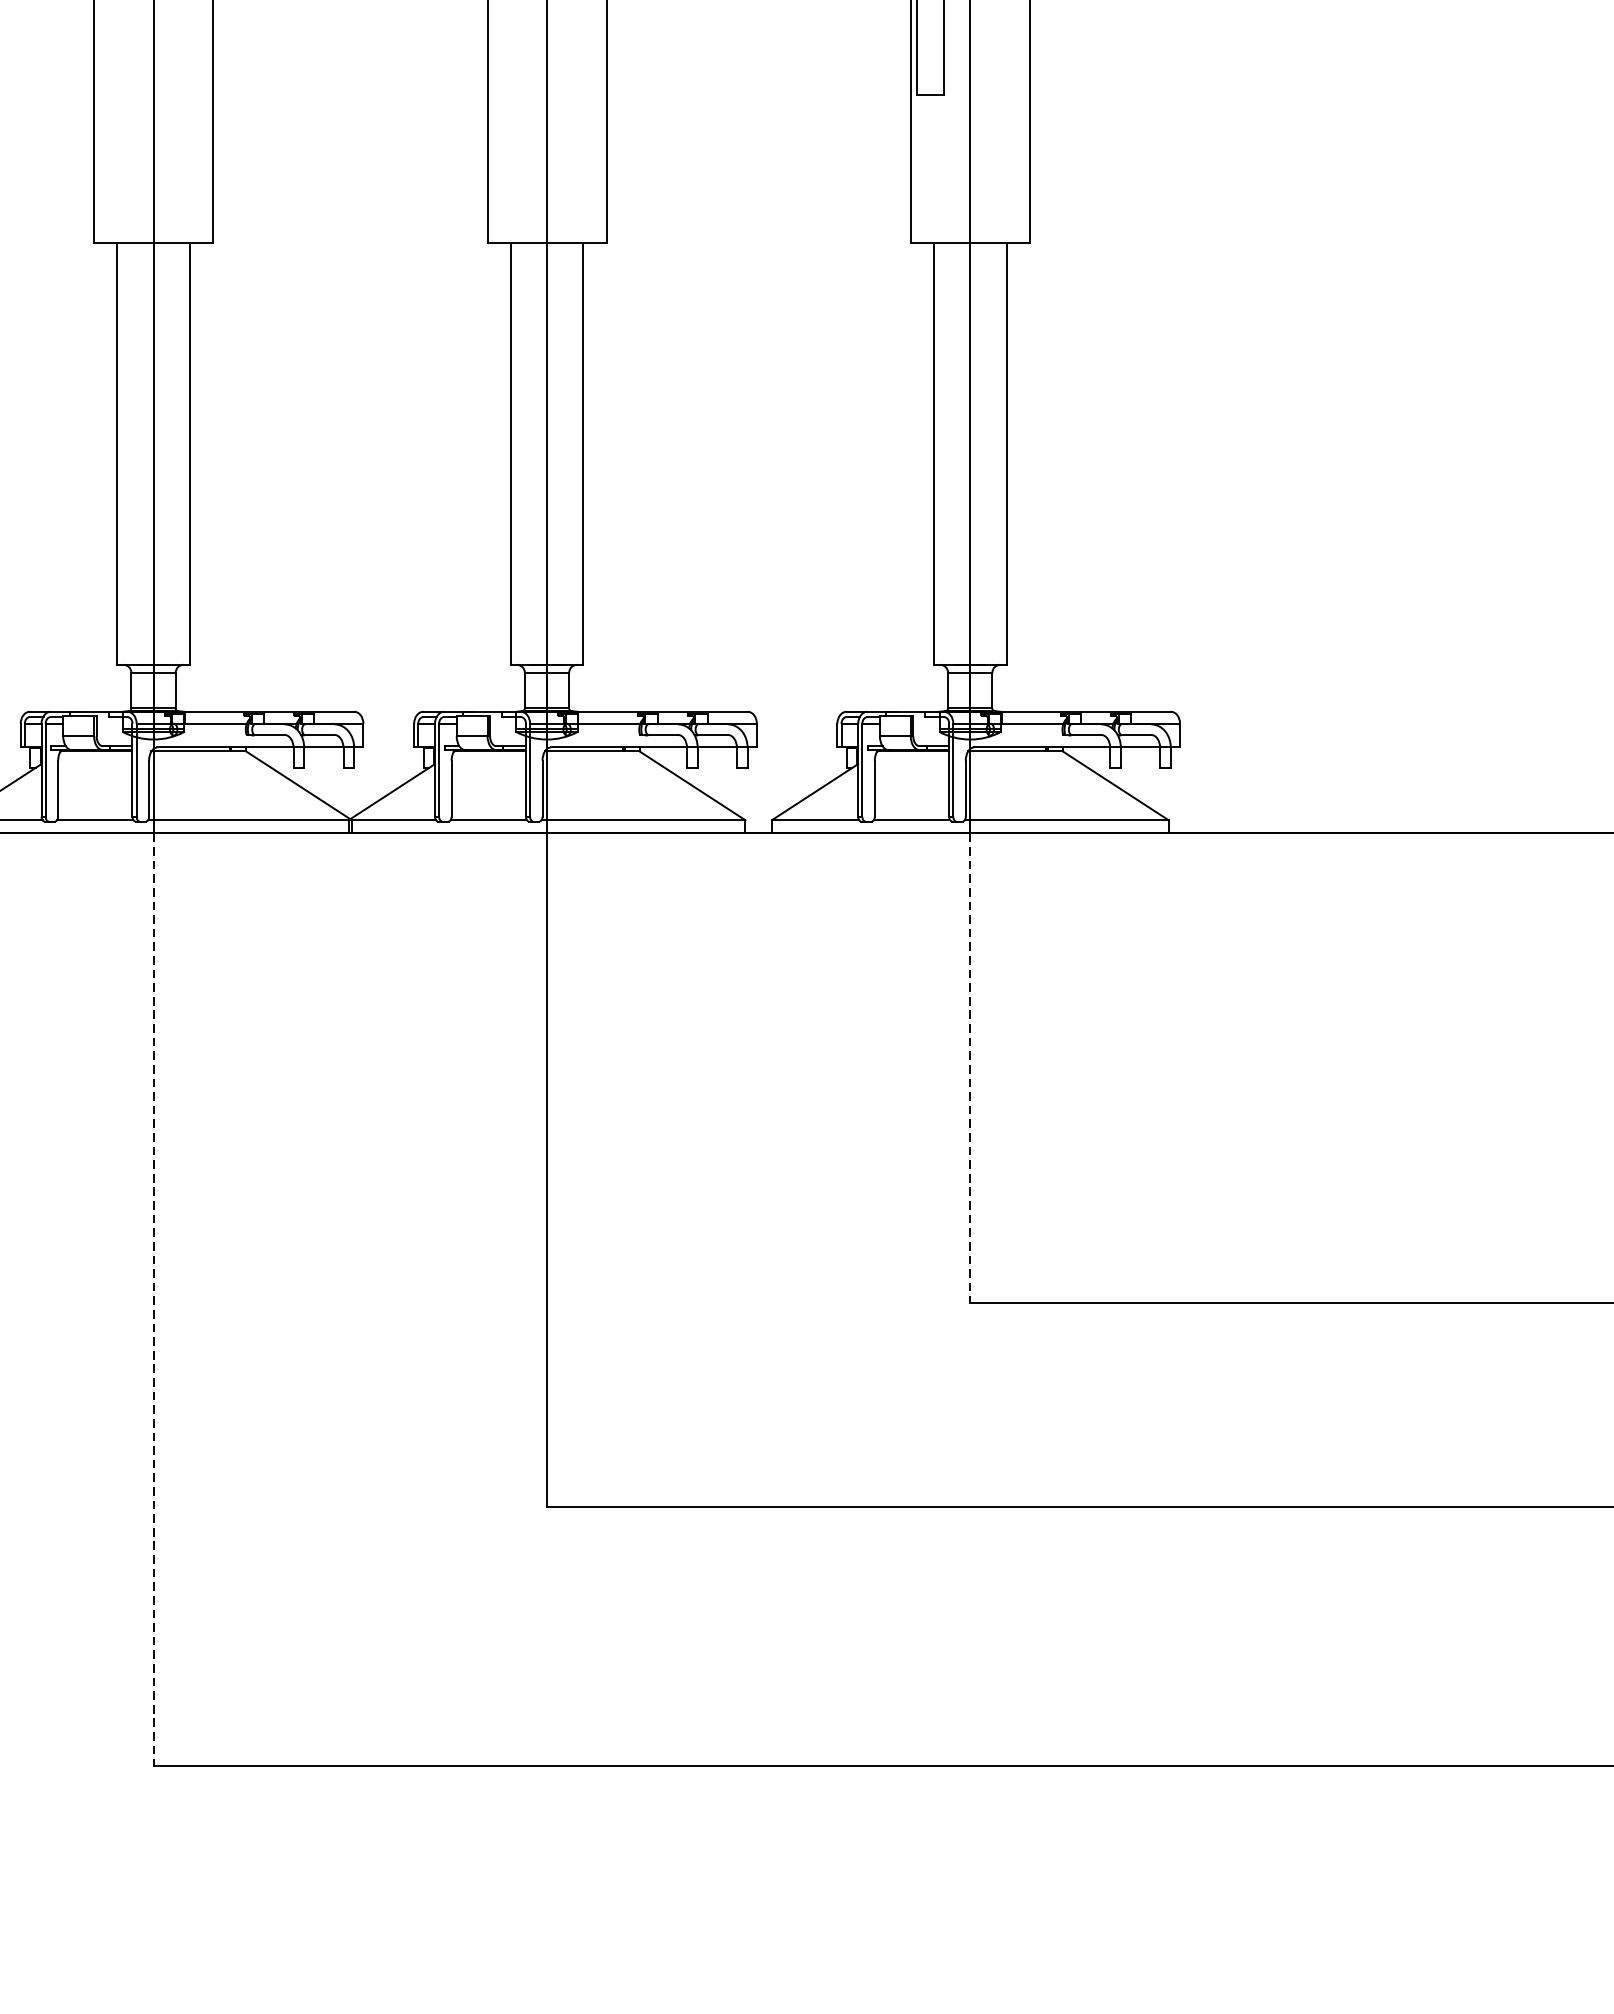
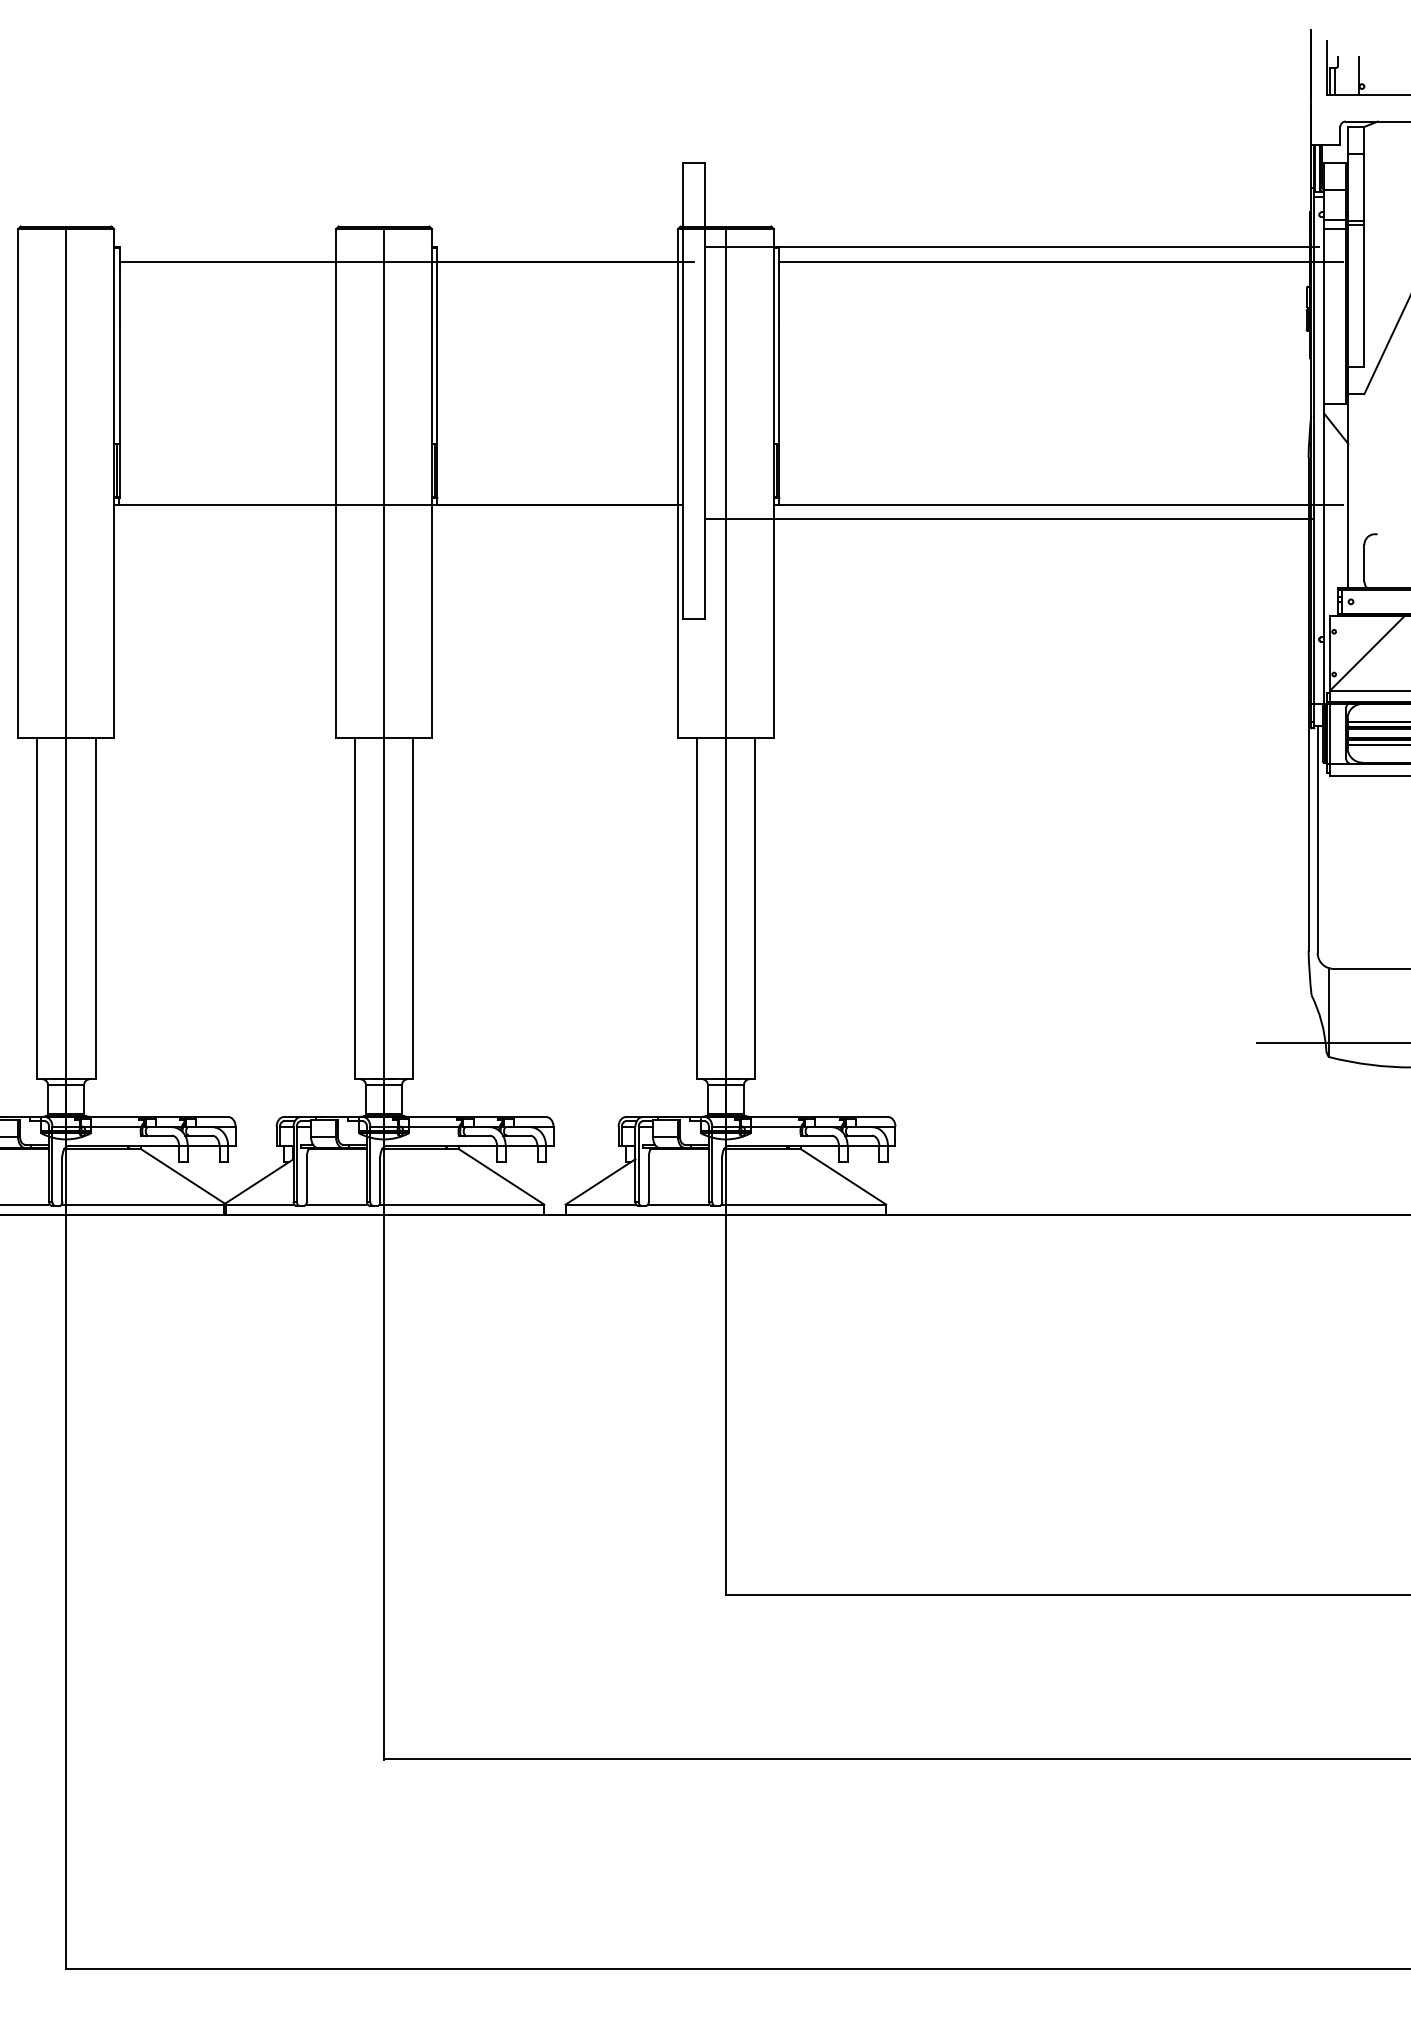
line: (969, 1068) -> (725, 1405), dashed -> solid
line: (154, 1300) -> (66, 1592), dashed -> solid

